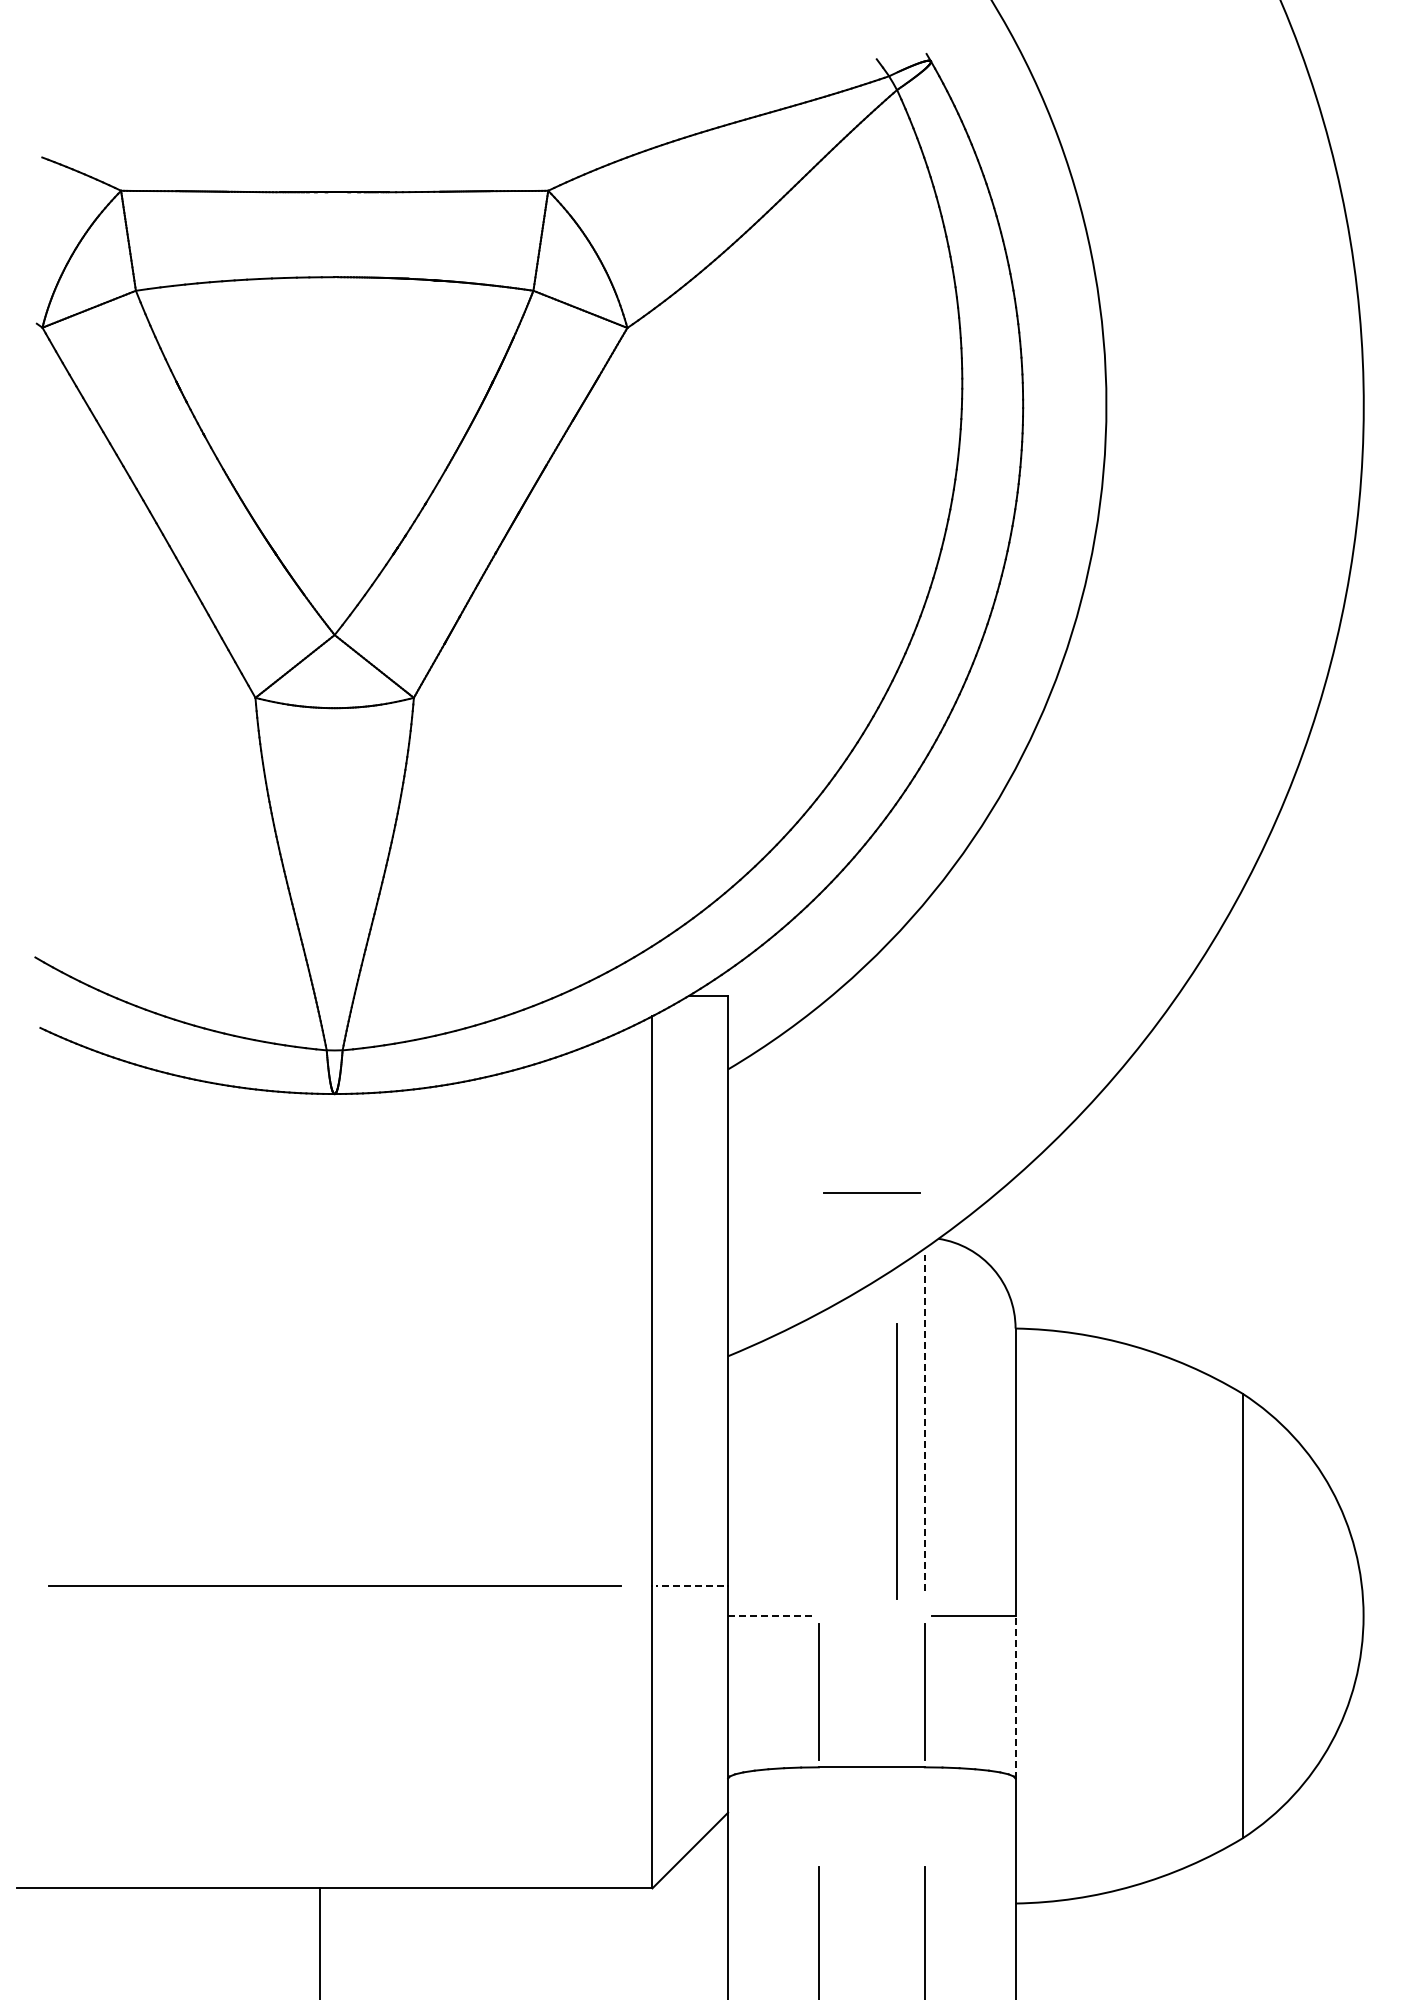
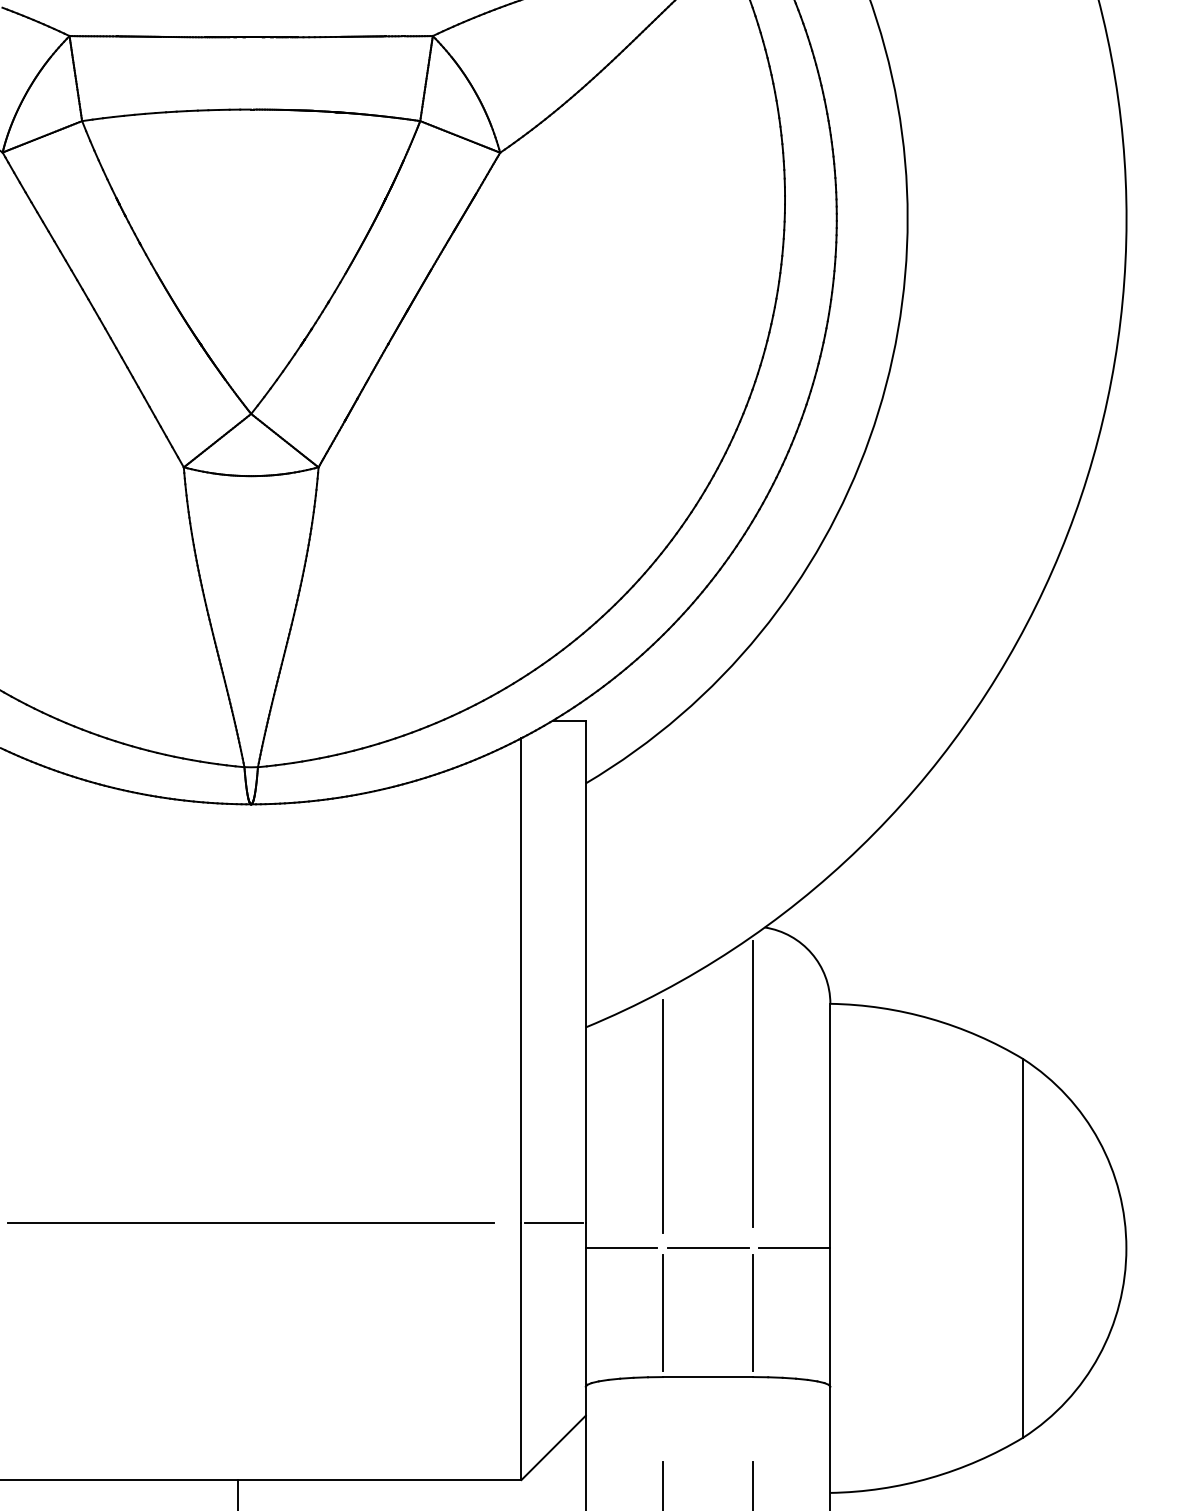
line: (871, 1192) -> (707, 1247), moved
line: (924, 1423) -> (752, 1084), dashed -> solid
line: (896, 1461) -> (662, 1116), moved
line: (689, 1585) -> (553, 1222), dashed -> solid
line: (770, 1616) -> (621, 1248), dashed -> solid
line: (1015, 1696) -> (830, 1316), dashed -> solid

